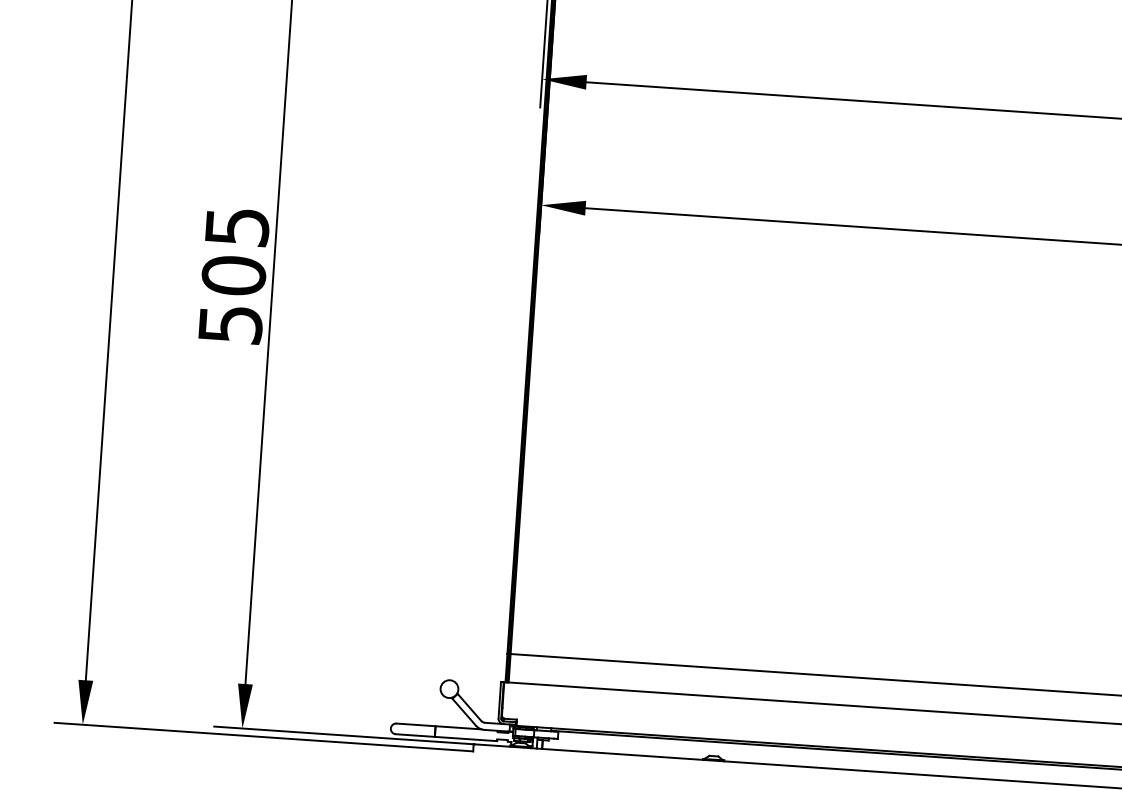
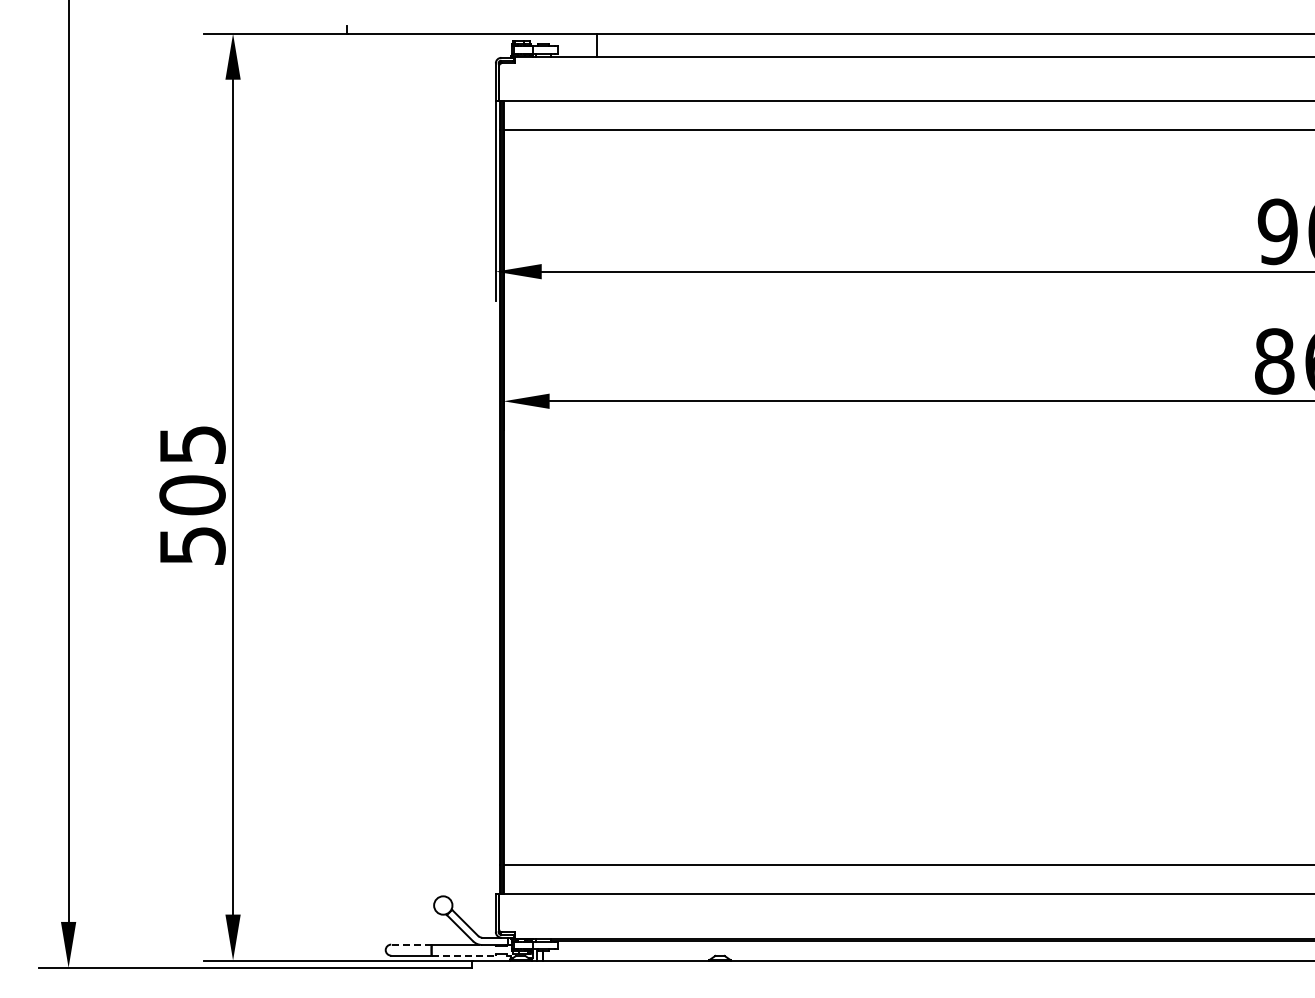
line: (415, 724) -> (410, 944), solid -> dashed
line: (466, 738) -> (464, 955), solid -> dashed

